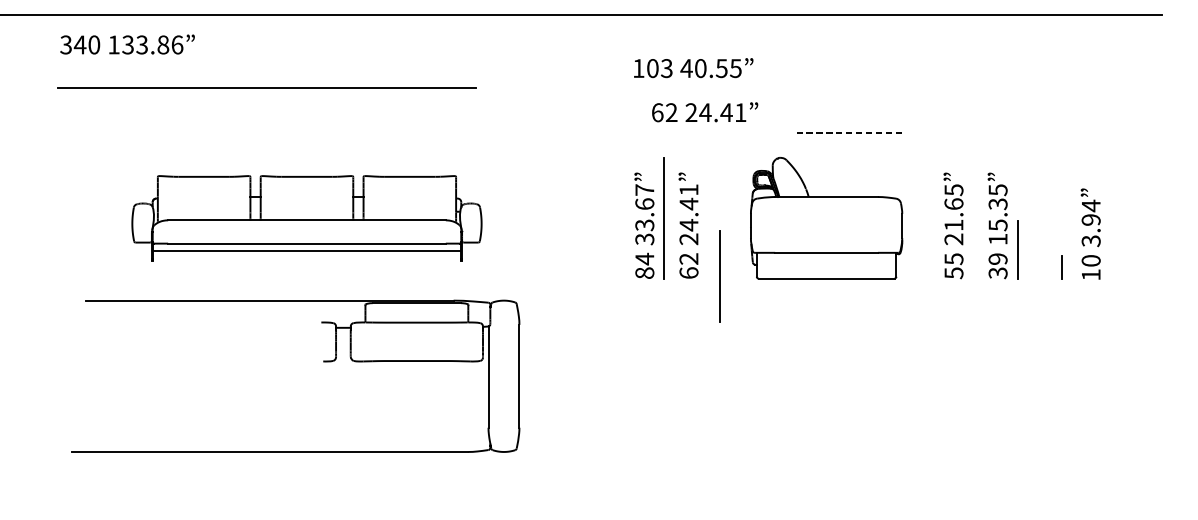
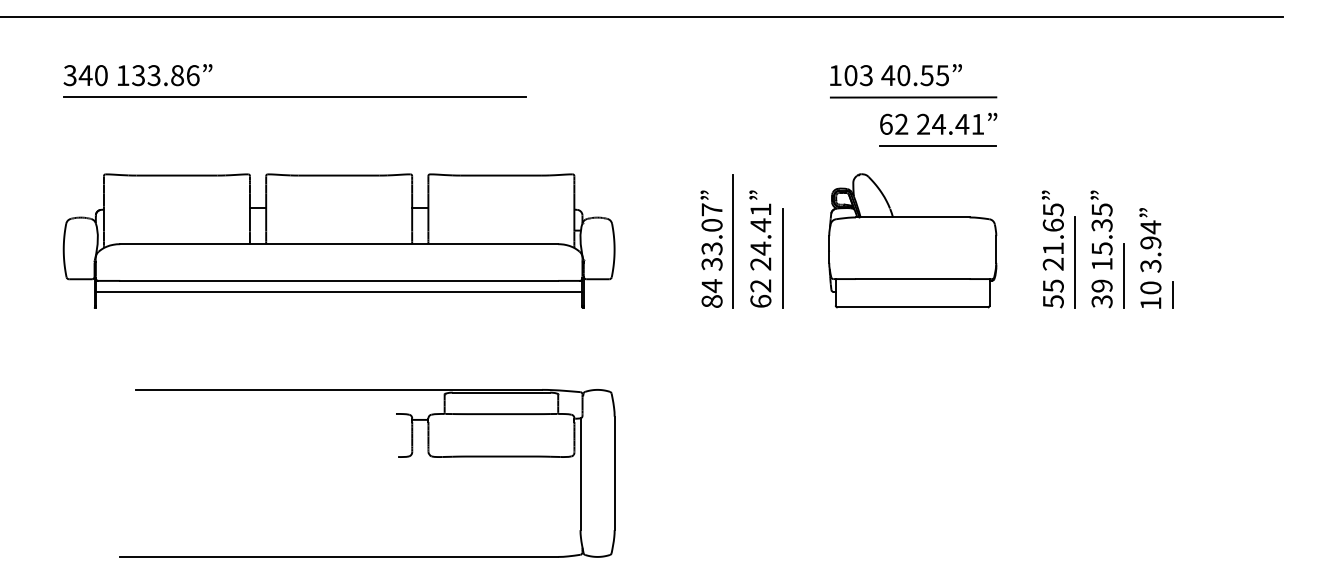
text: (127, 44) -> (137, 75), moved
text: (693, 68) -> (895, 75), moved
line: (827, 88) -> (913, 97), added
text: (704, 111) -> (938, 123), moved
line: (849, 132) -> (937, 146), dashed -> solid
text: (644, 203) -> (711, 224), 33.67 -> 33.07
part: (306, 217) -> (338, 240), size x1.43
text: (1090, 234) -> (1150, 258), moved
line: (974, 237) -> (1075, 262), added
line: (719, 276) -> (782, 258), moved
part: (323, 361) -> (398, 457), moved

